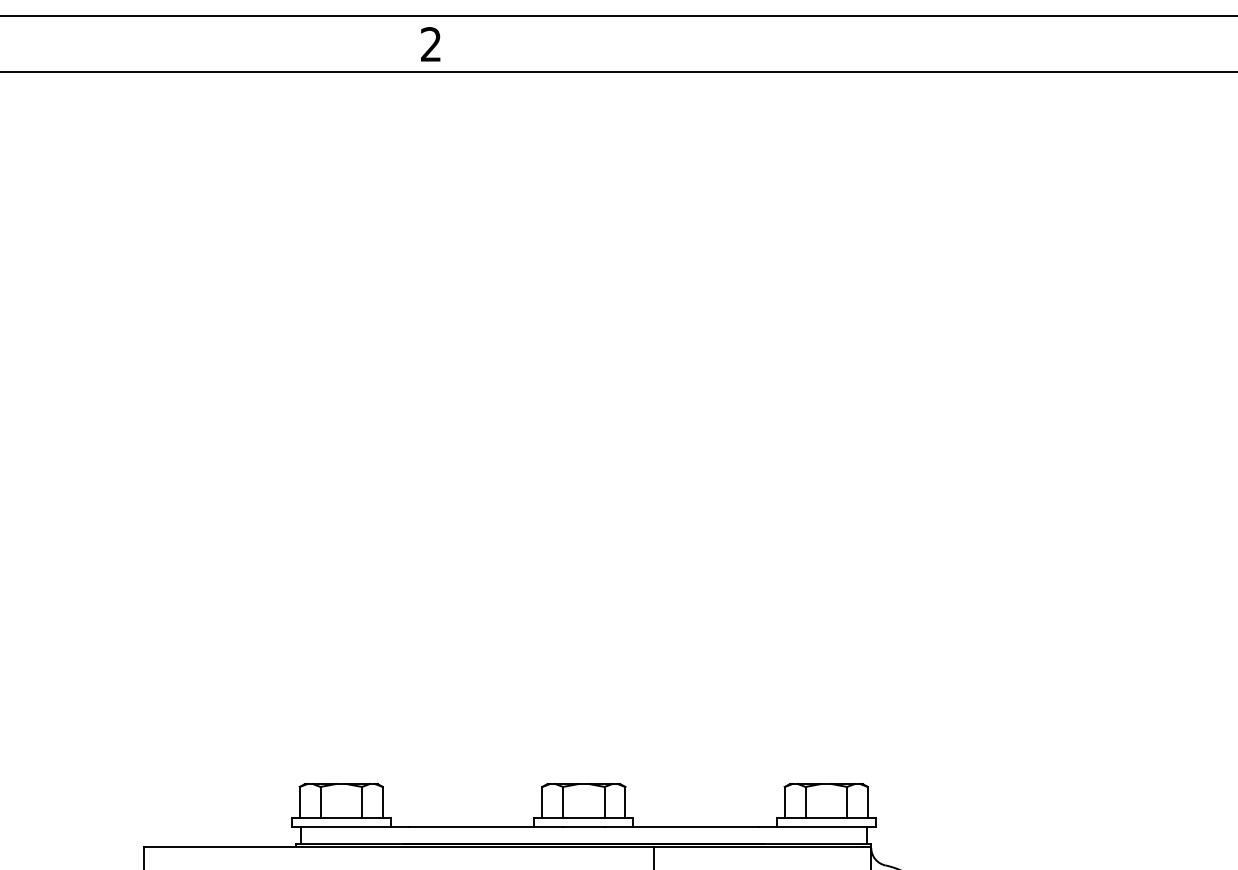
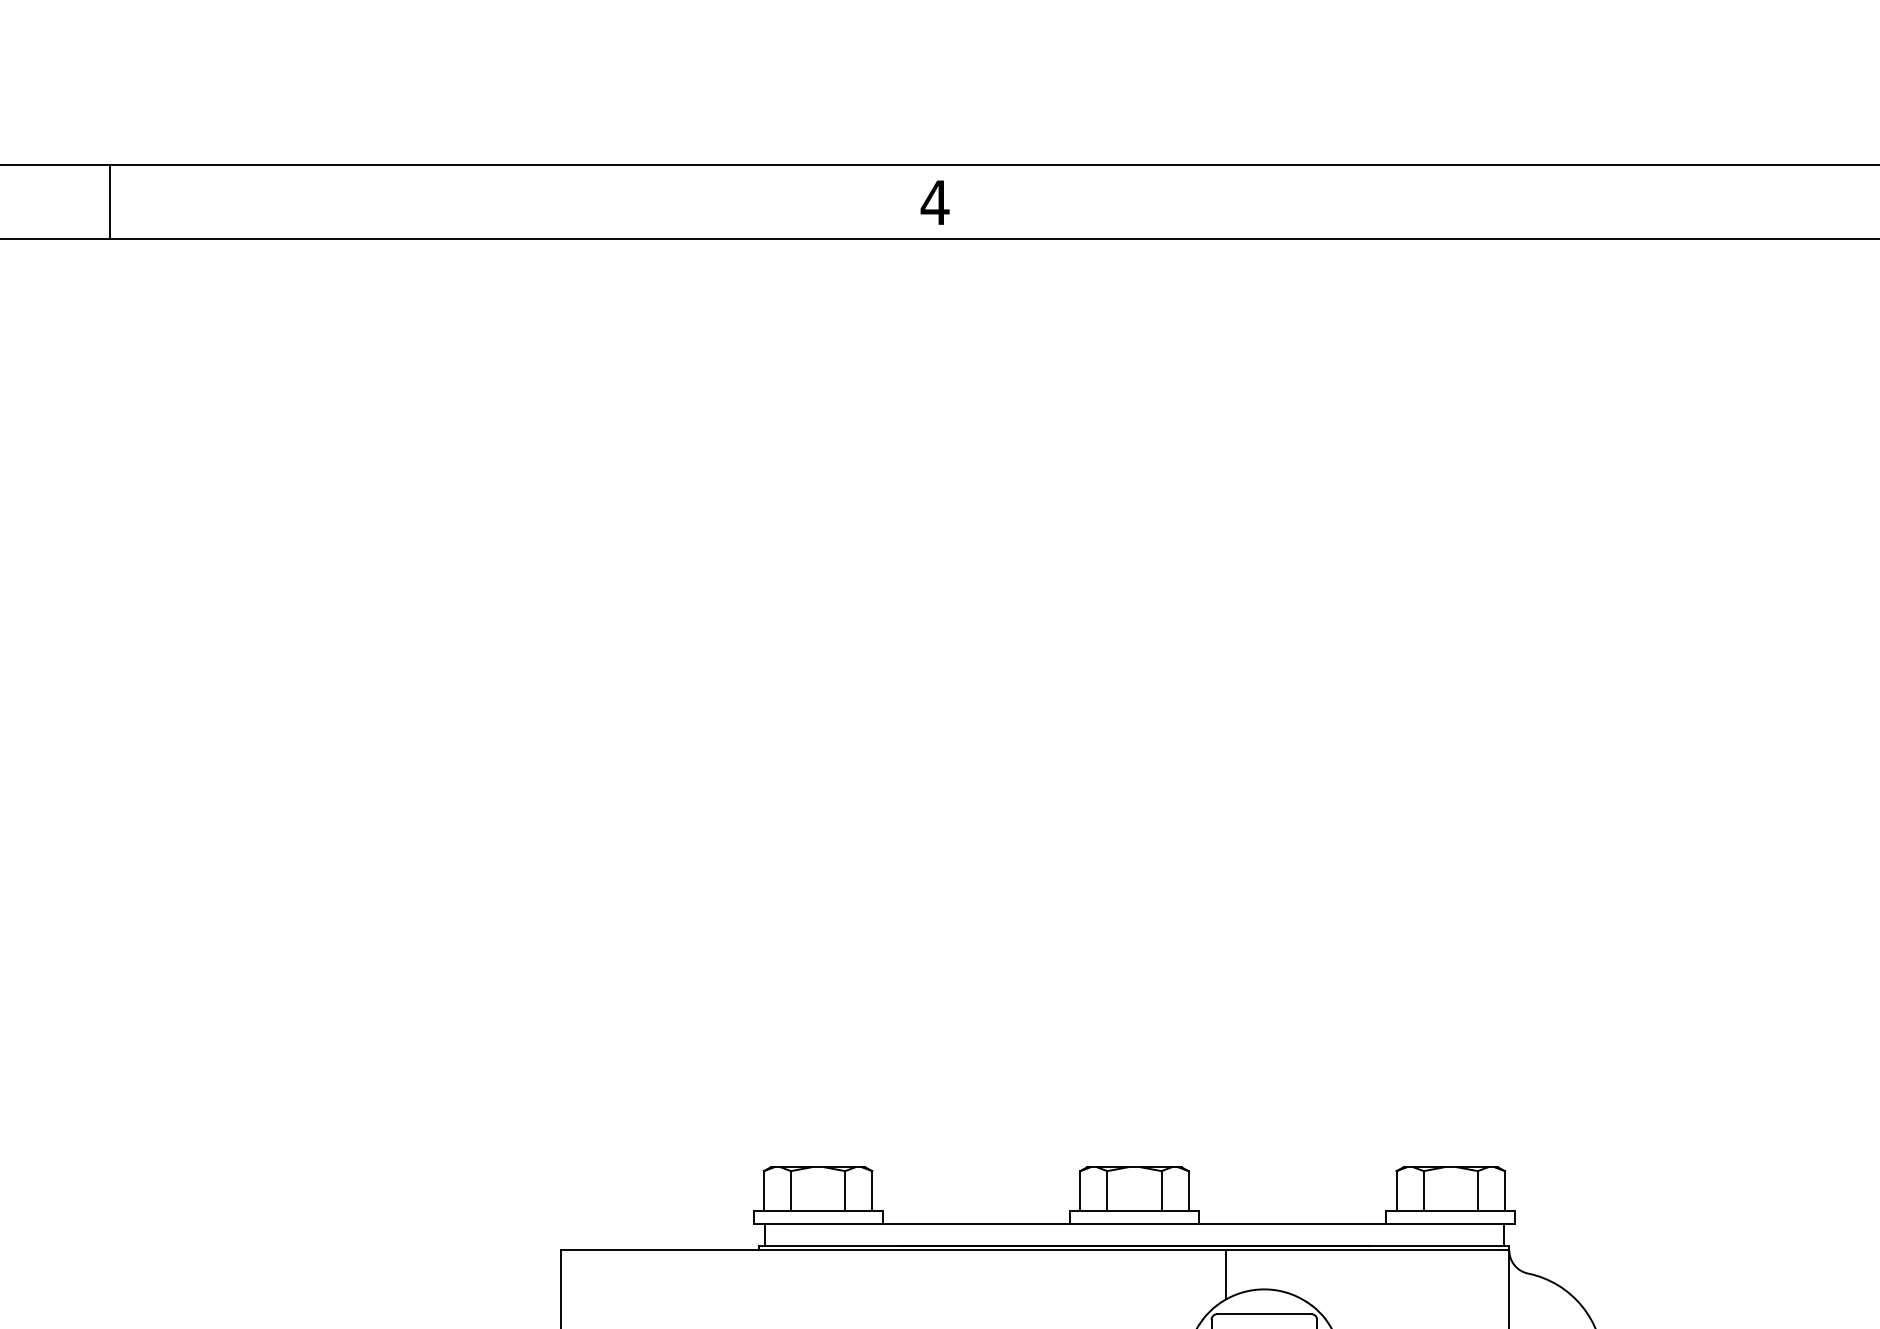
text: (430, 43) -> (934, 201), 2 -> 4

